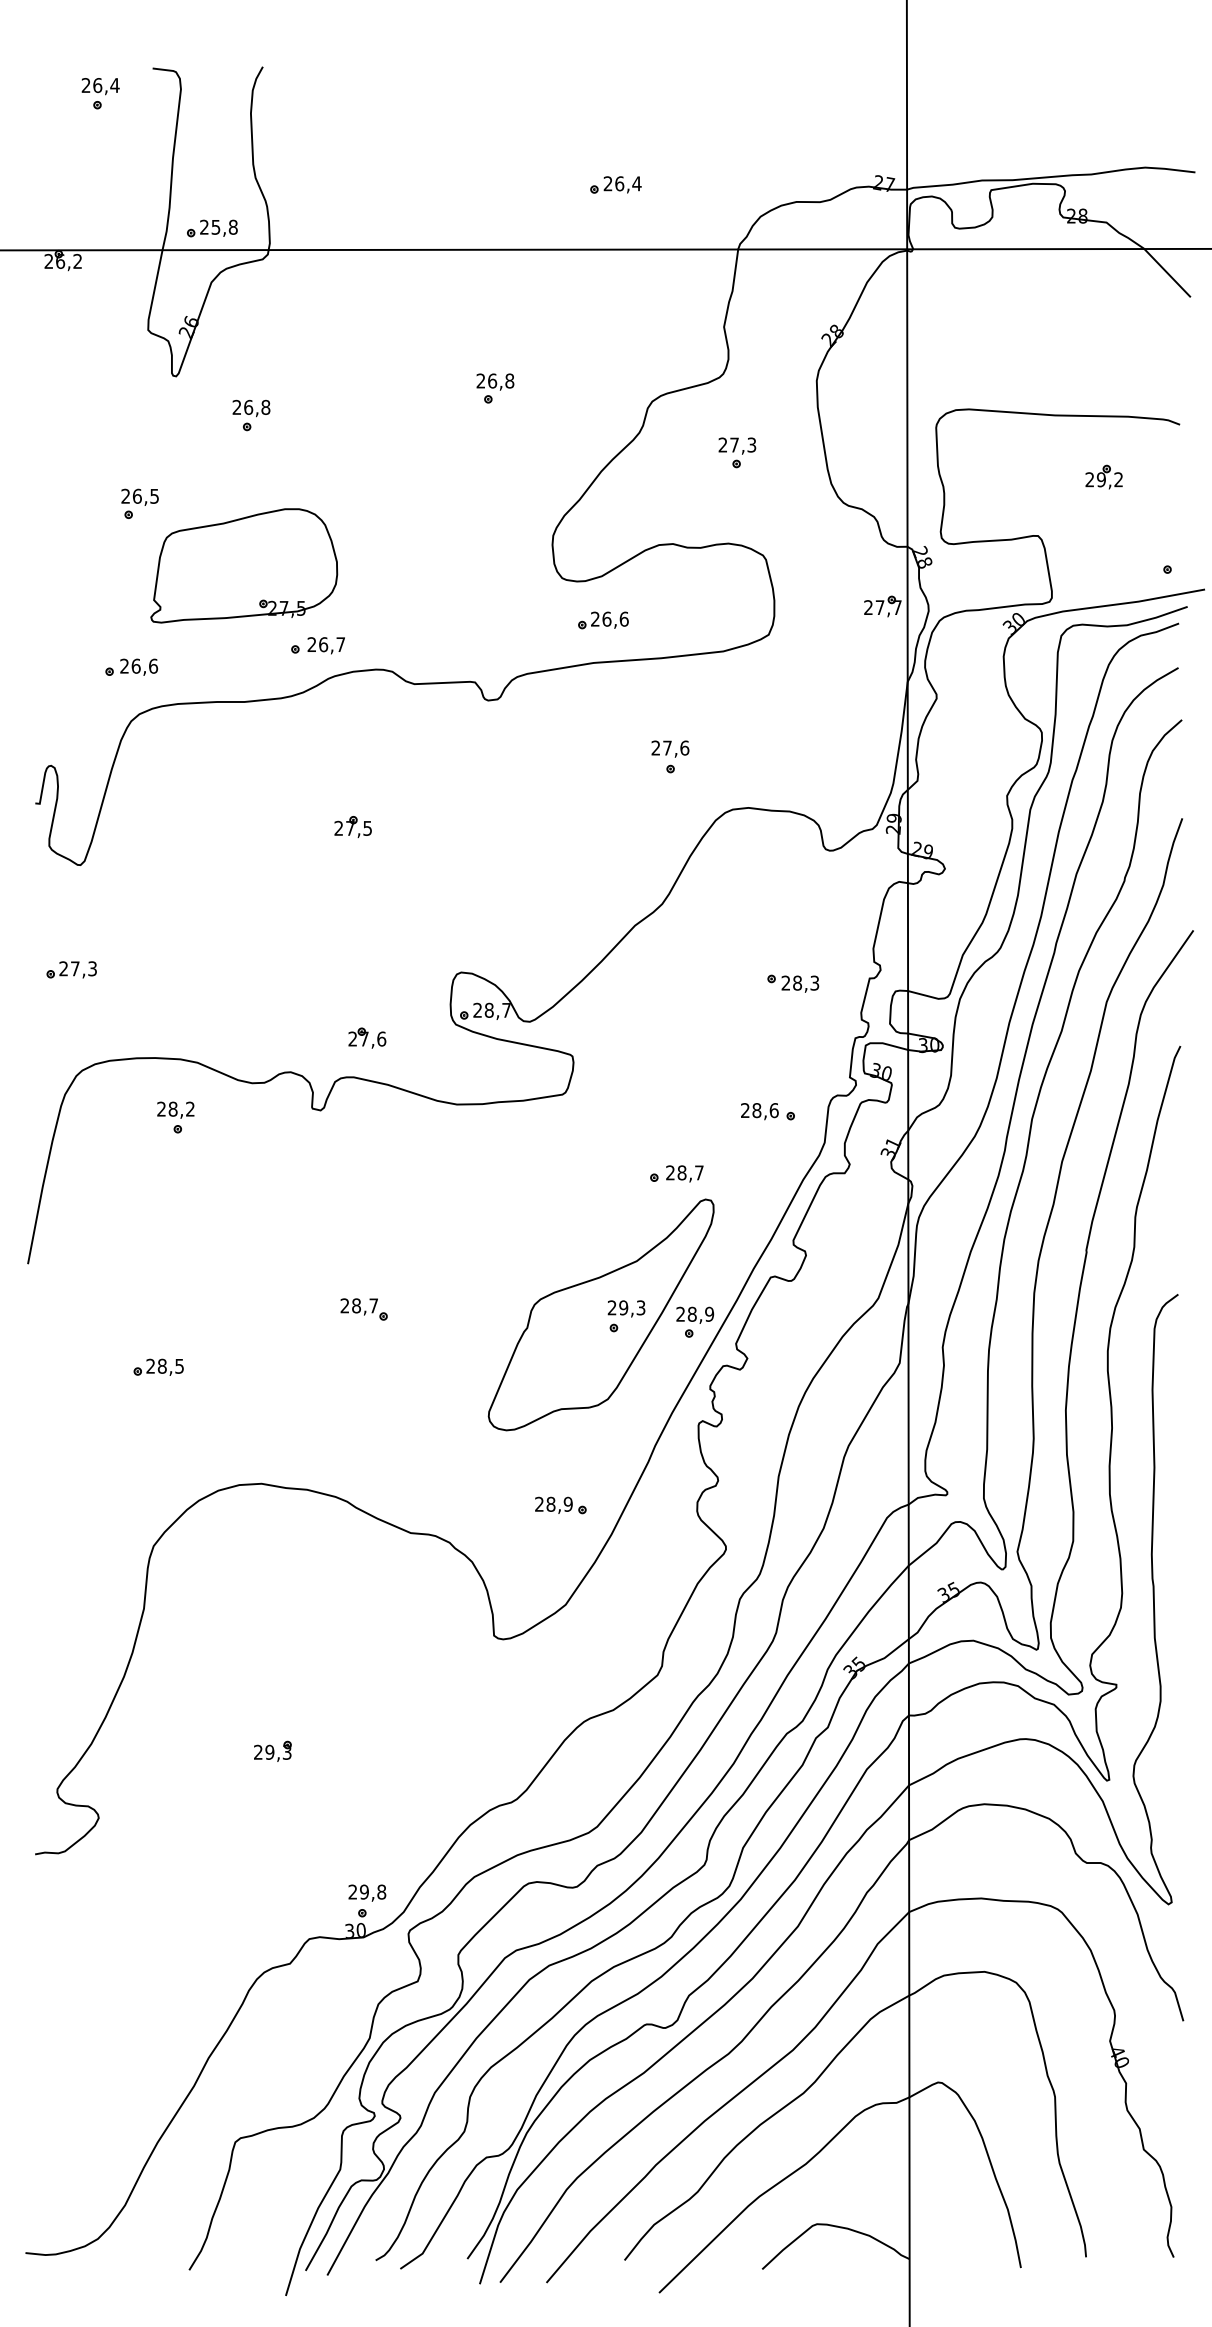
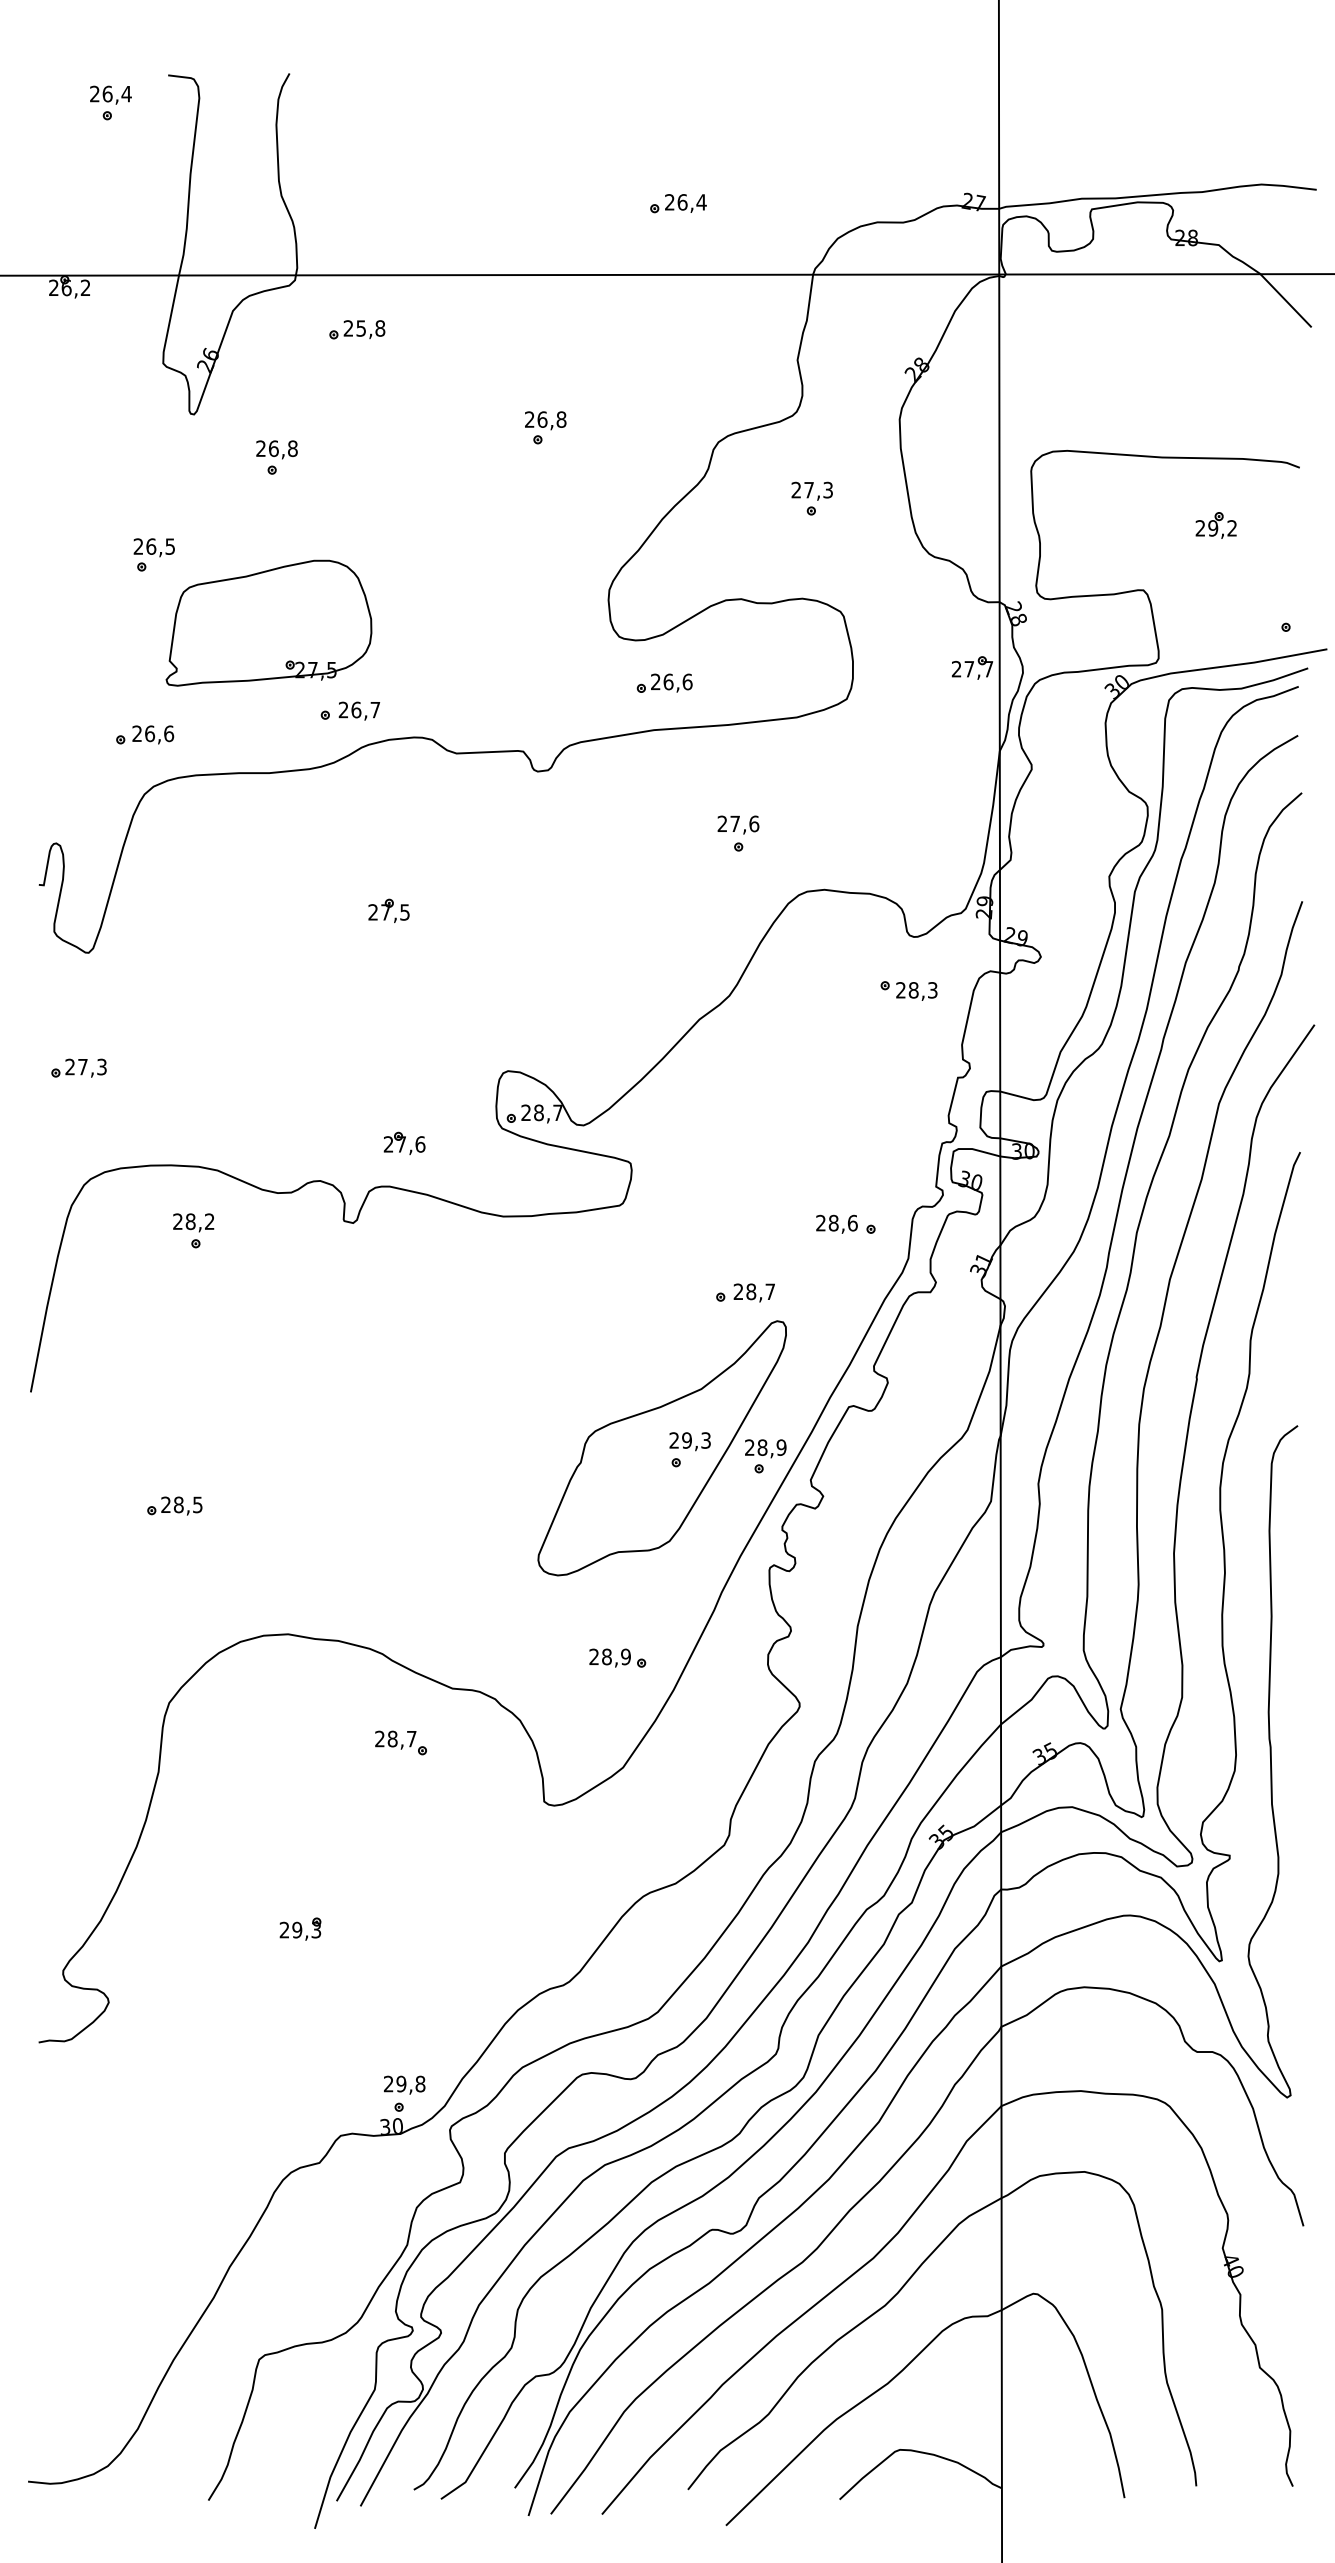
part: (212, 228) -> (357, 329), moved
part: (793, 983) -> (909, 990), moved
part: (363, 1309) -> (400, 1743), moved

